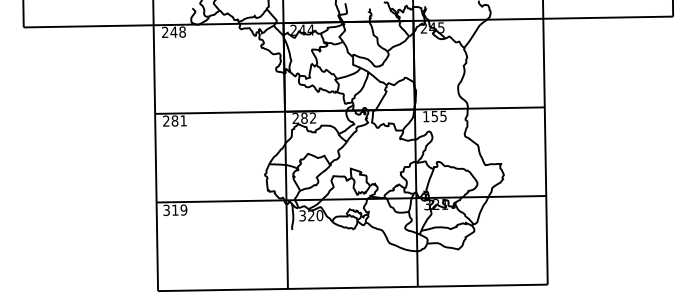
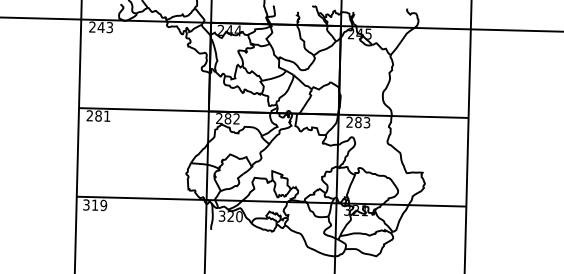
text: (182, 31) -> (109, 26), 248 -> 243
text: (434, 116) -> (358, 122), 155 -> 283

